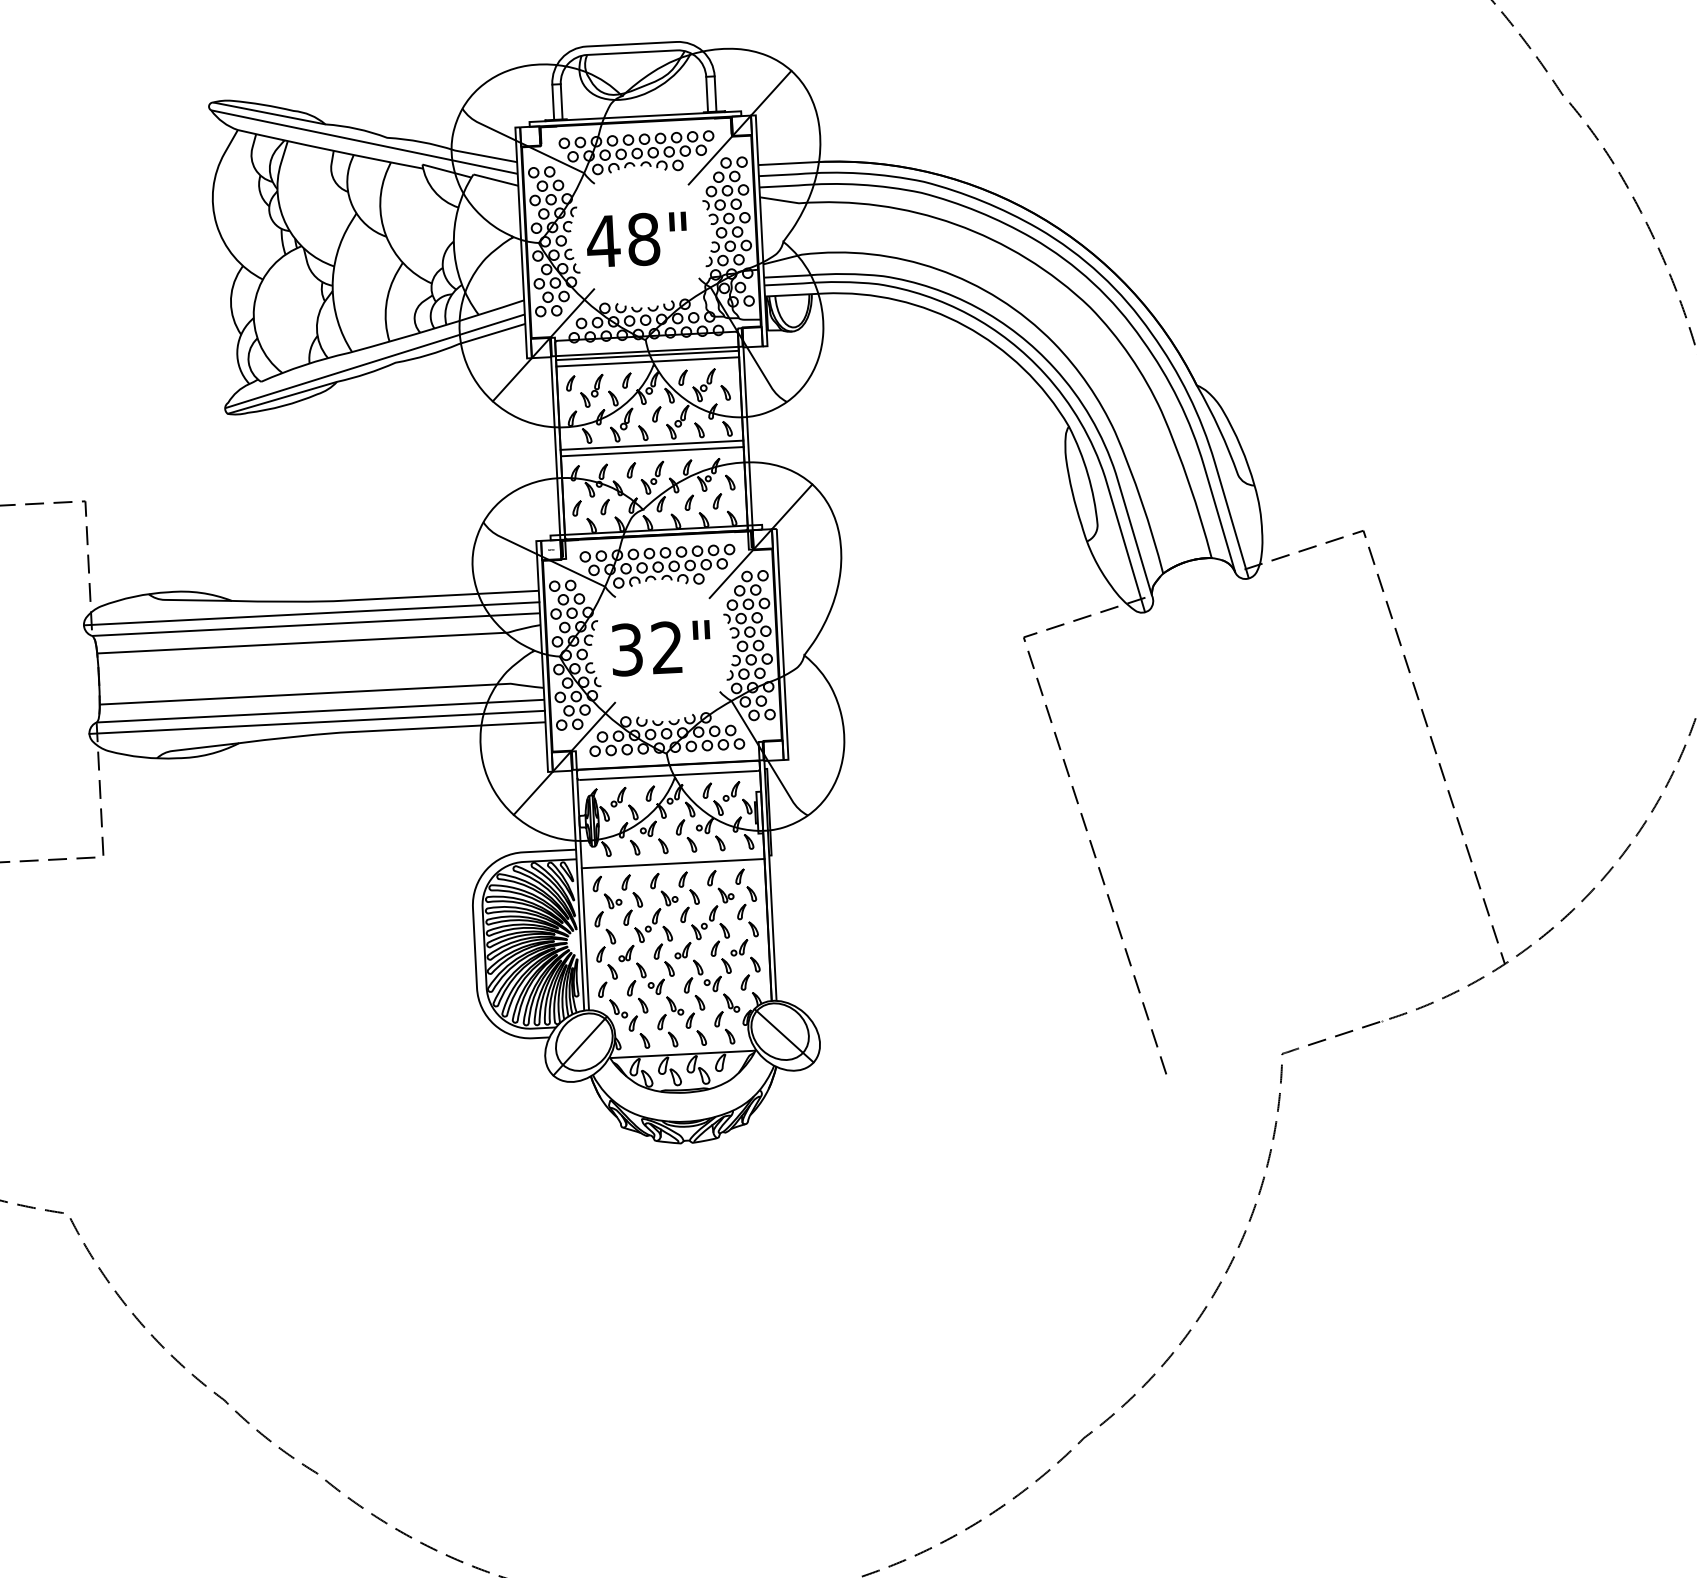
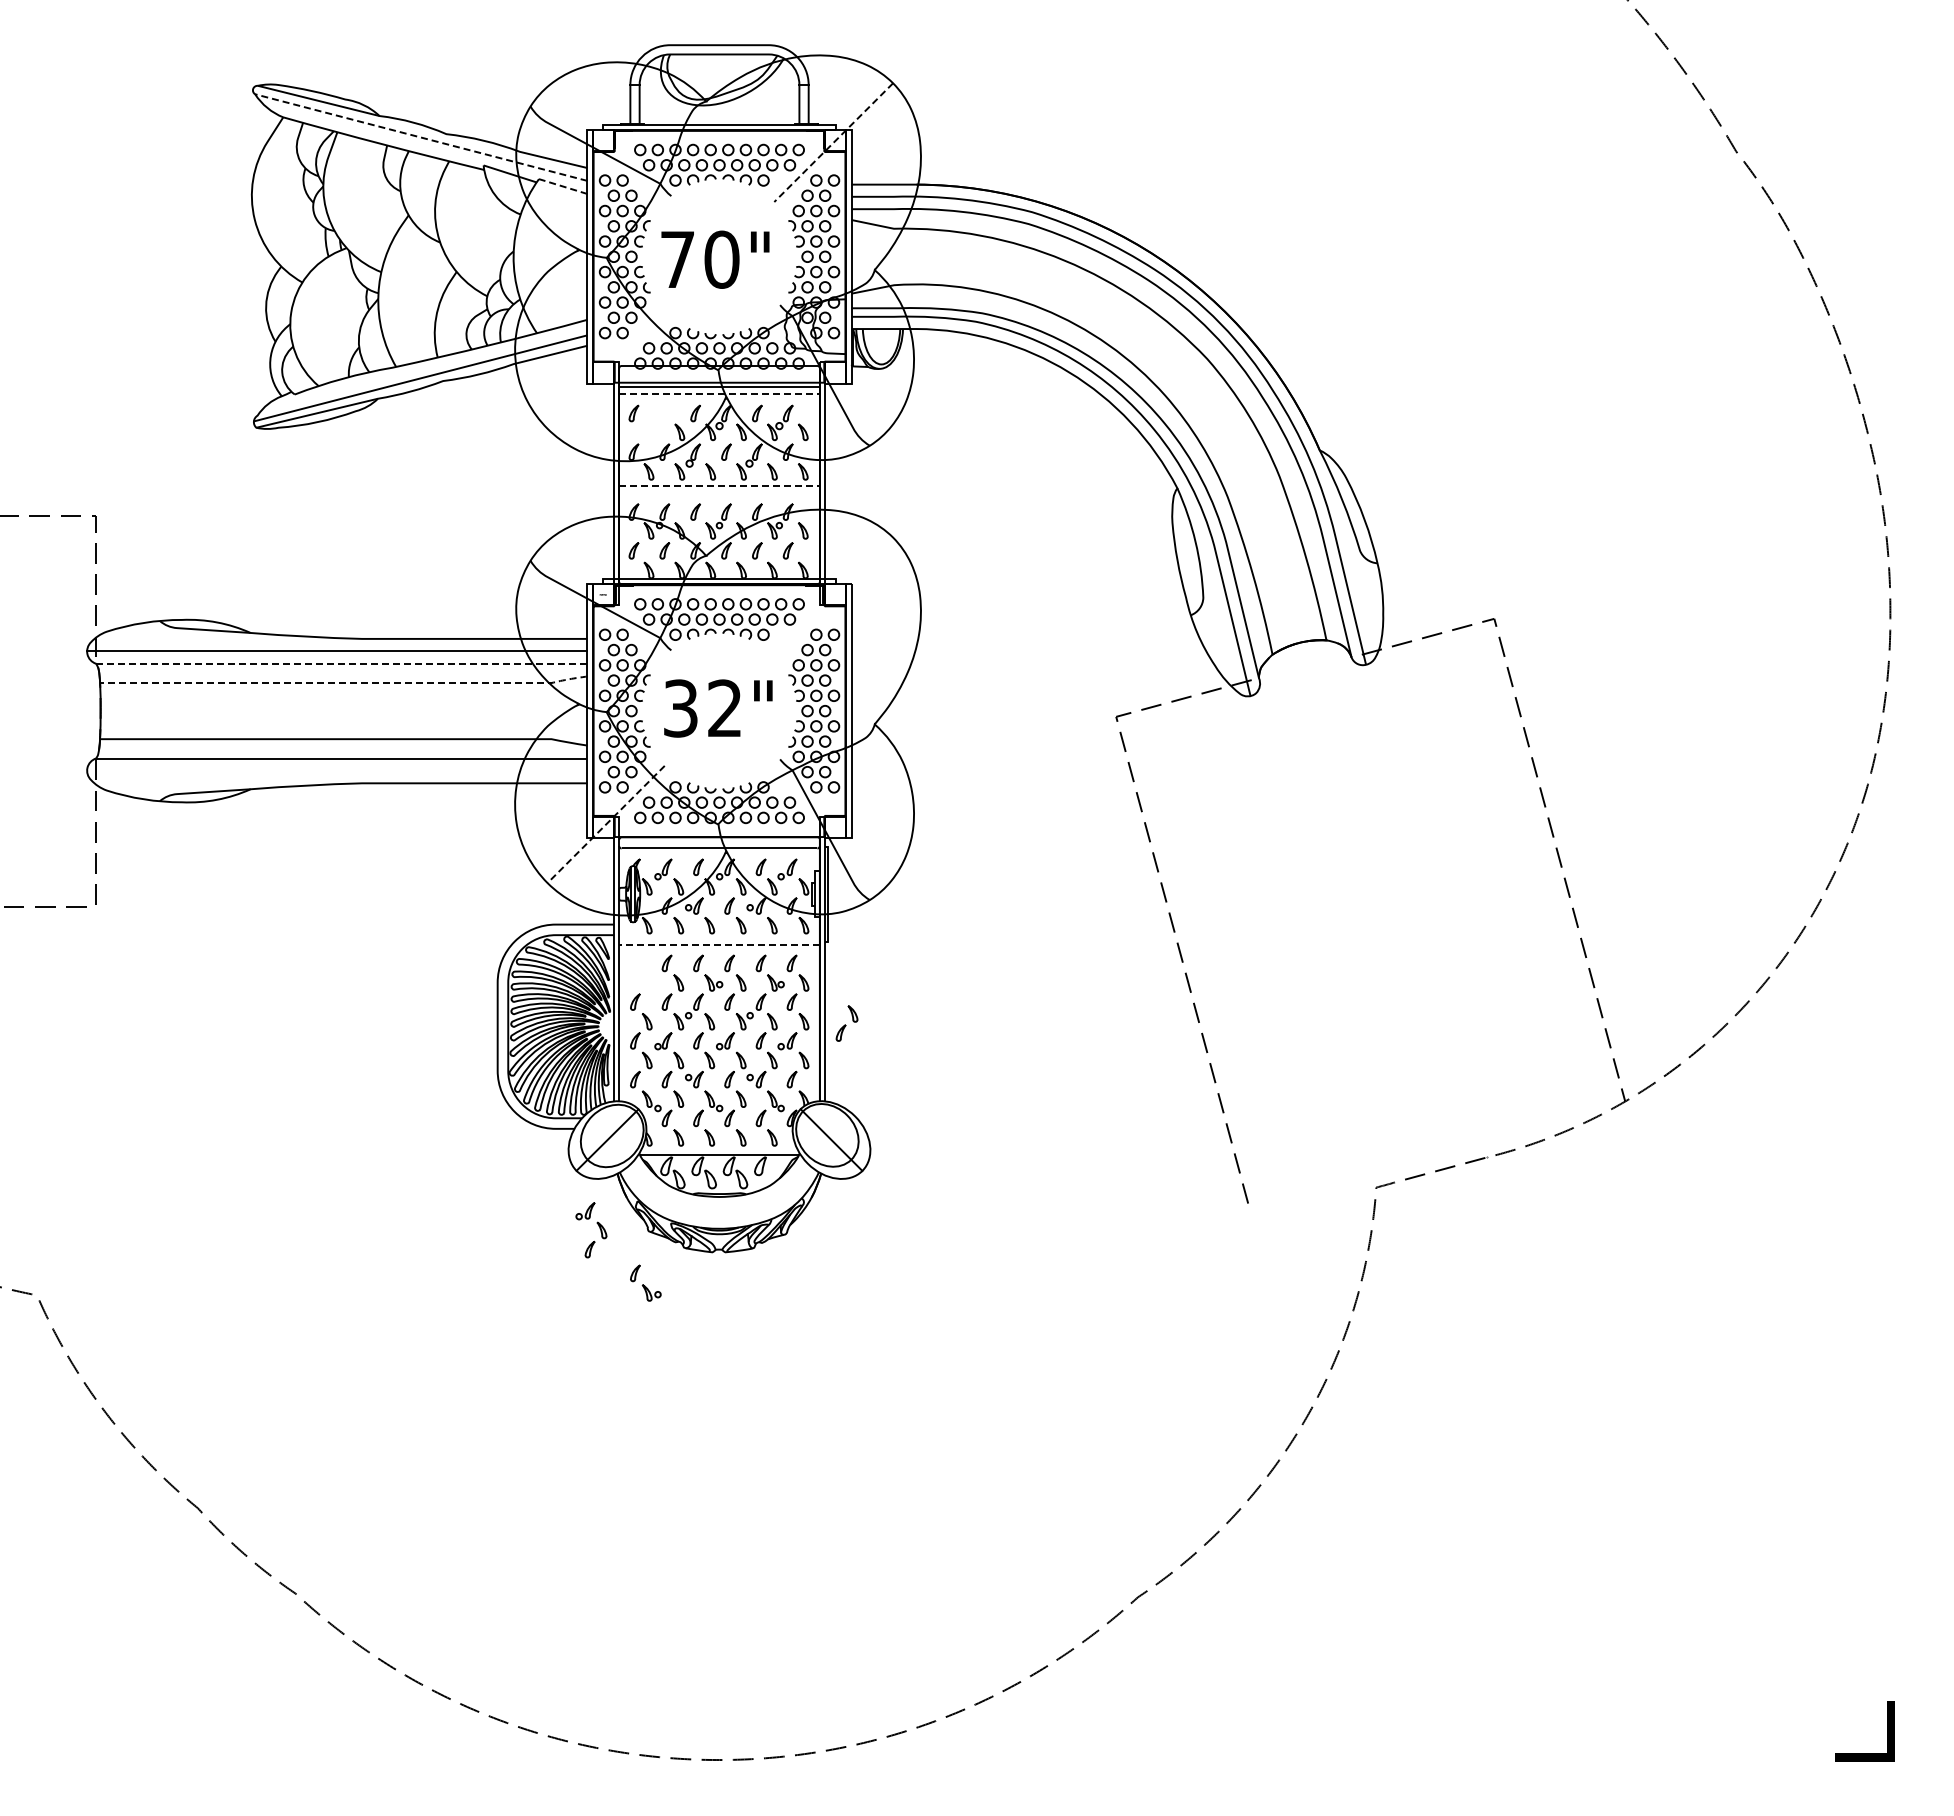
line: (739, 127) -> (833, 142), solid -> dashed
line: (364, 142) -> (421, 137), solid -> dashed
line: (495, 180) -> (562, 186), solid -> dashed
text: (623, 240) -> (699, 259), 48" -> 70"
line: (542, 344) -> (605, 369), removed
line: (648, 362) -> (720, 394), solid -> dashed
part: (591, 390) -> (656, 422), removed
line: (652, 445) -> (720, 485), solid -> dashed
line: (652, 451) -> (719, 492), removed
line: (760, 540) -> (833, 596), removed
line: (316, 624) -> (341, 663), solid -> dashed
line: (322, 642) -> (347, 683), solid -> dashed
line: (317, 722) -> (337, 770), removed
line: (564, 758) -> (606, 824), solid -> dashed
line: (673, 863) -> (719, 945), solid -> dashed
part: (607, 891) -> (645, 1282), moved
part: (792, 928) -> (846, 1023), added
part: (575, 1125) -> (598, 1226), added

